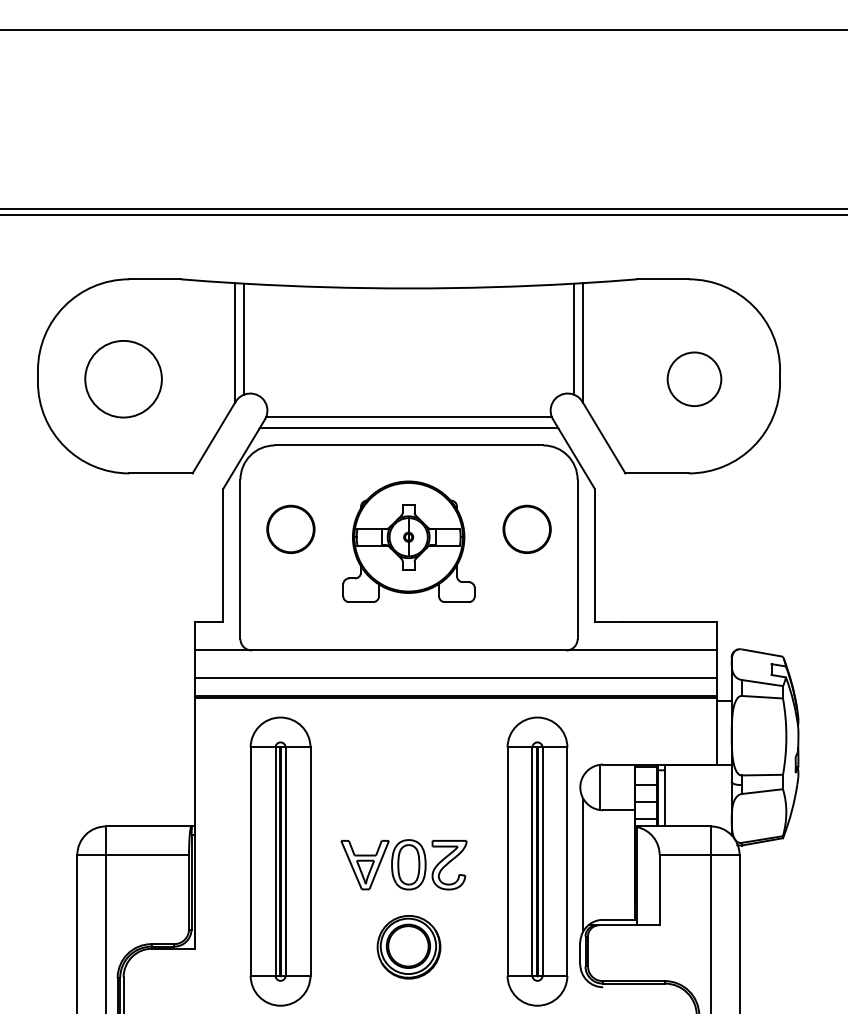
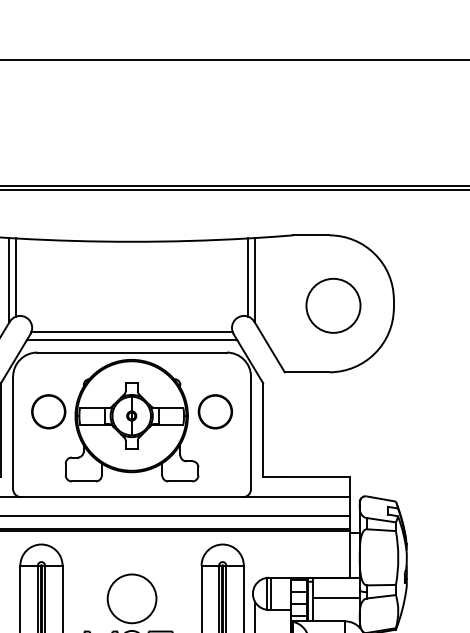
circle: (694, 379) -> (333, 306), size x1.43
part: (408, 541) -> (131, 420), size x1.43
line: (606, 787) -> (271, 593), added
line: (697, 793) -> (335, 598), added
circle: (408, 794) -> (131, 598), added

